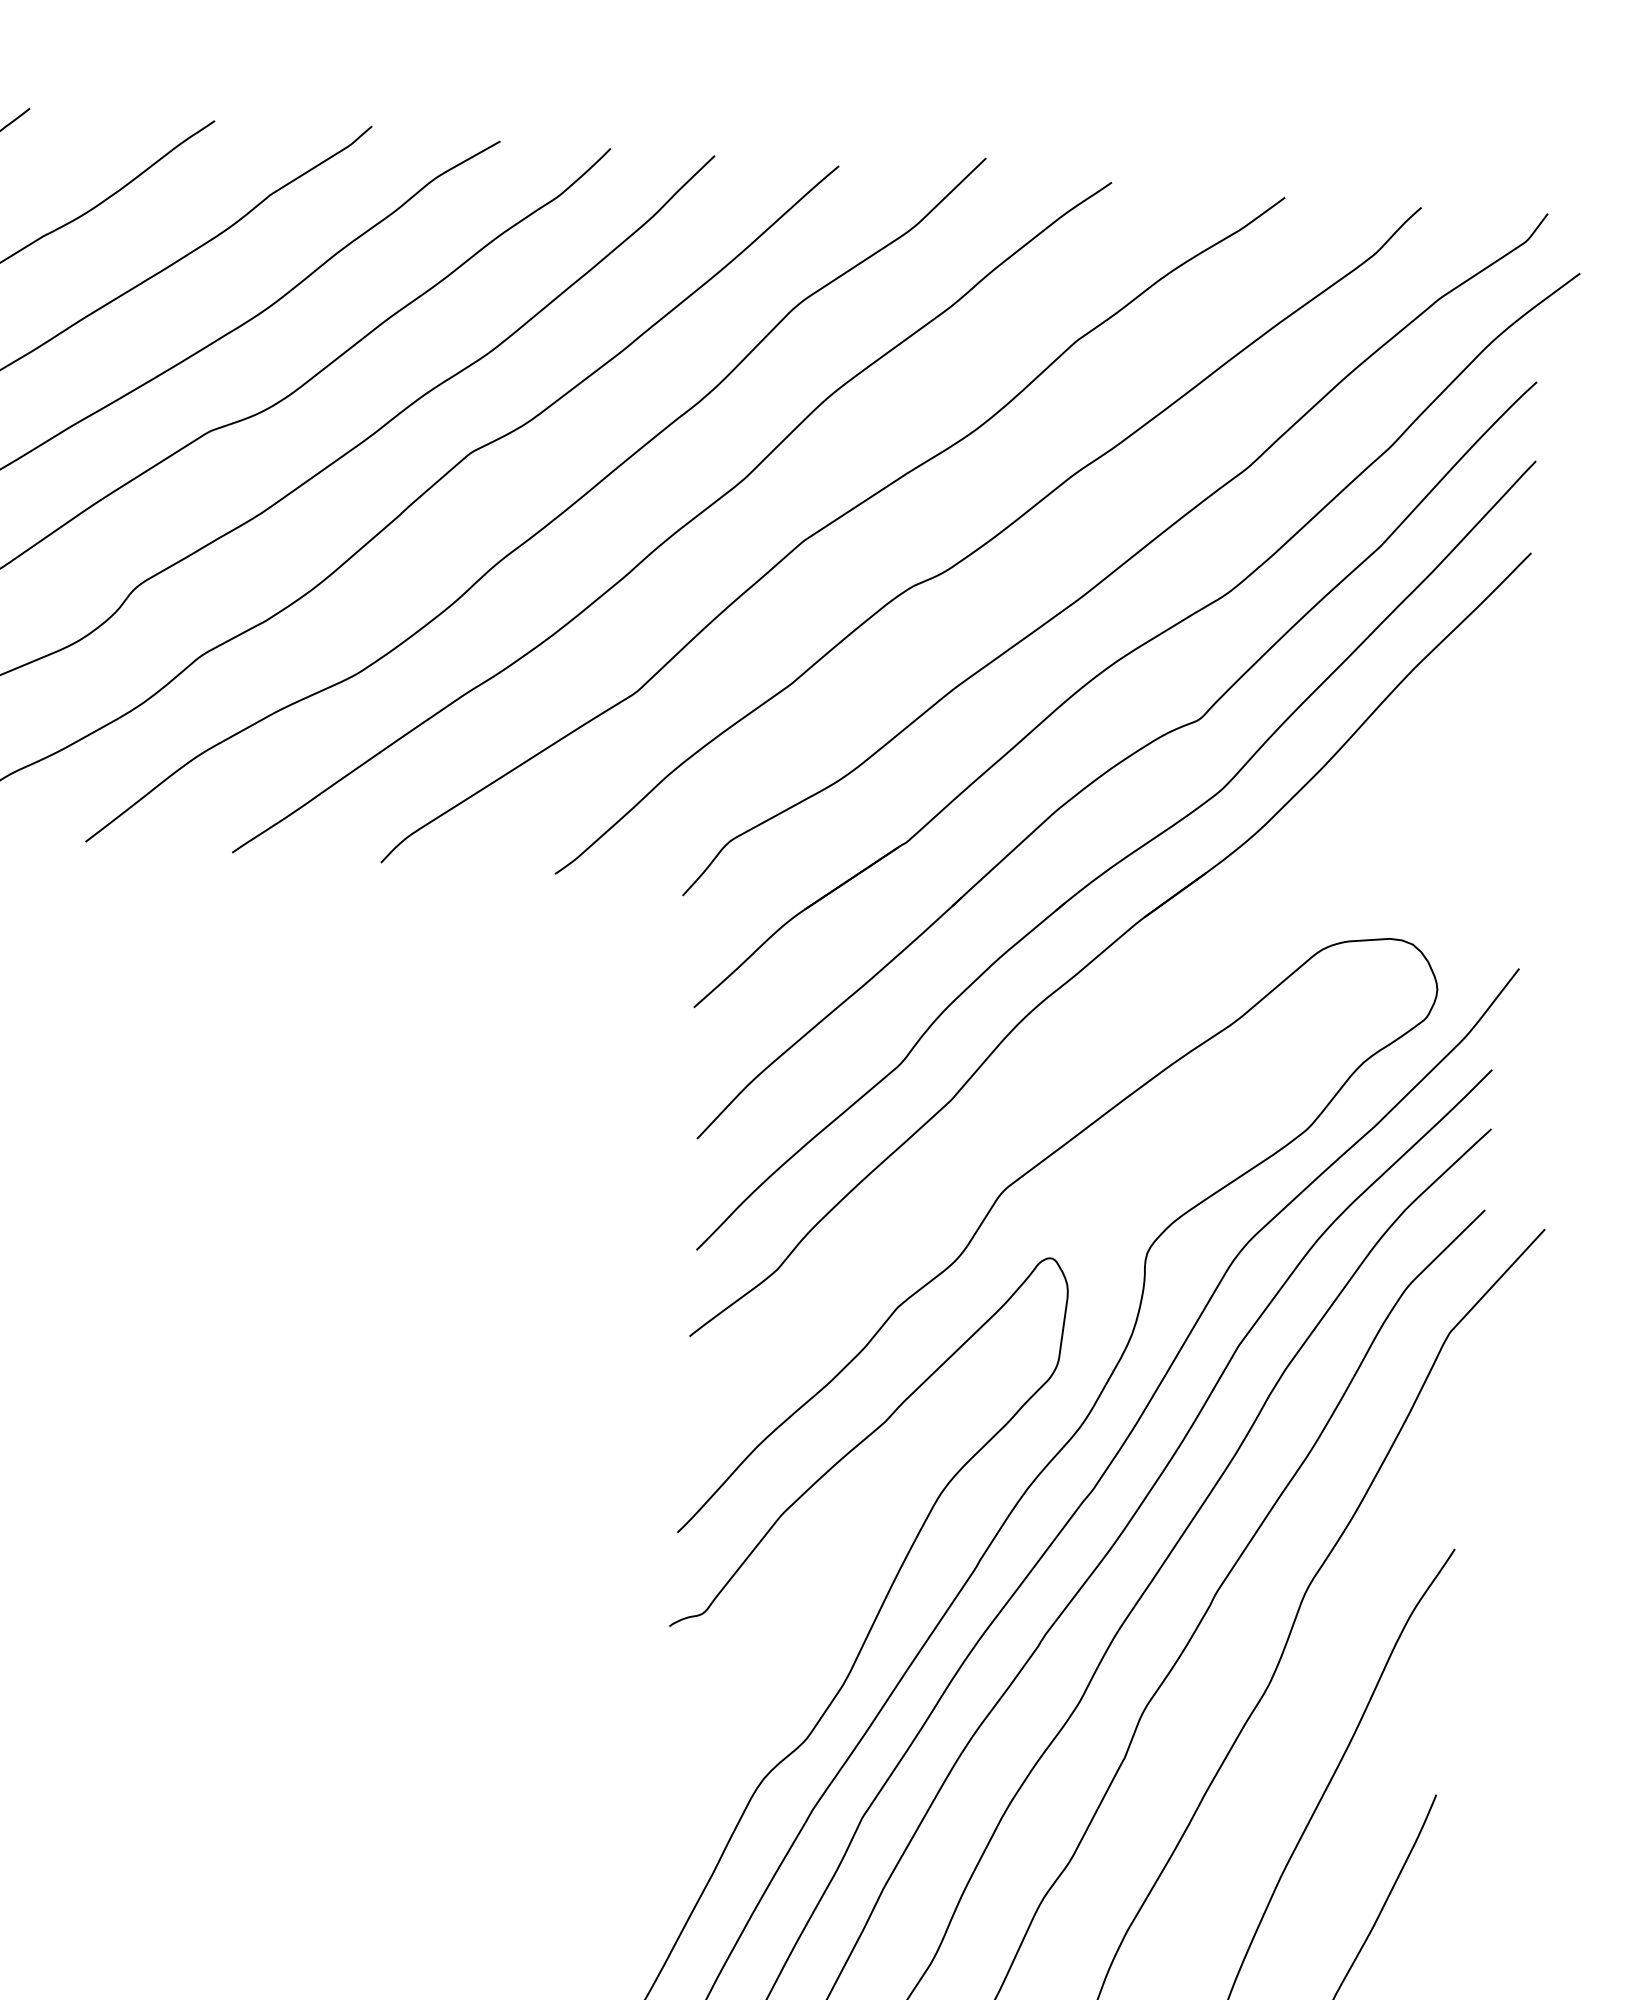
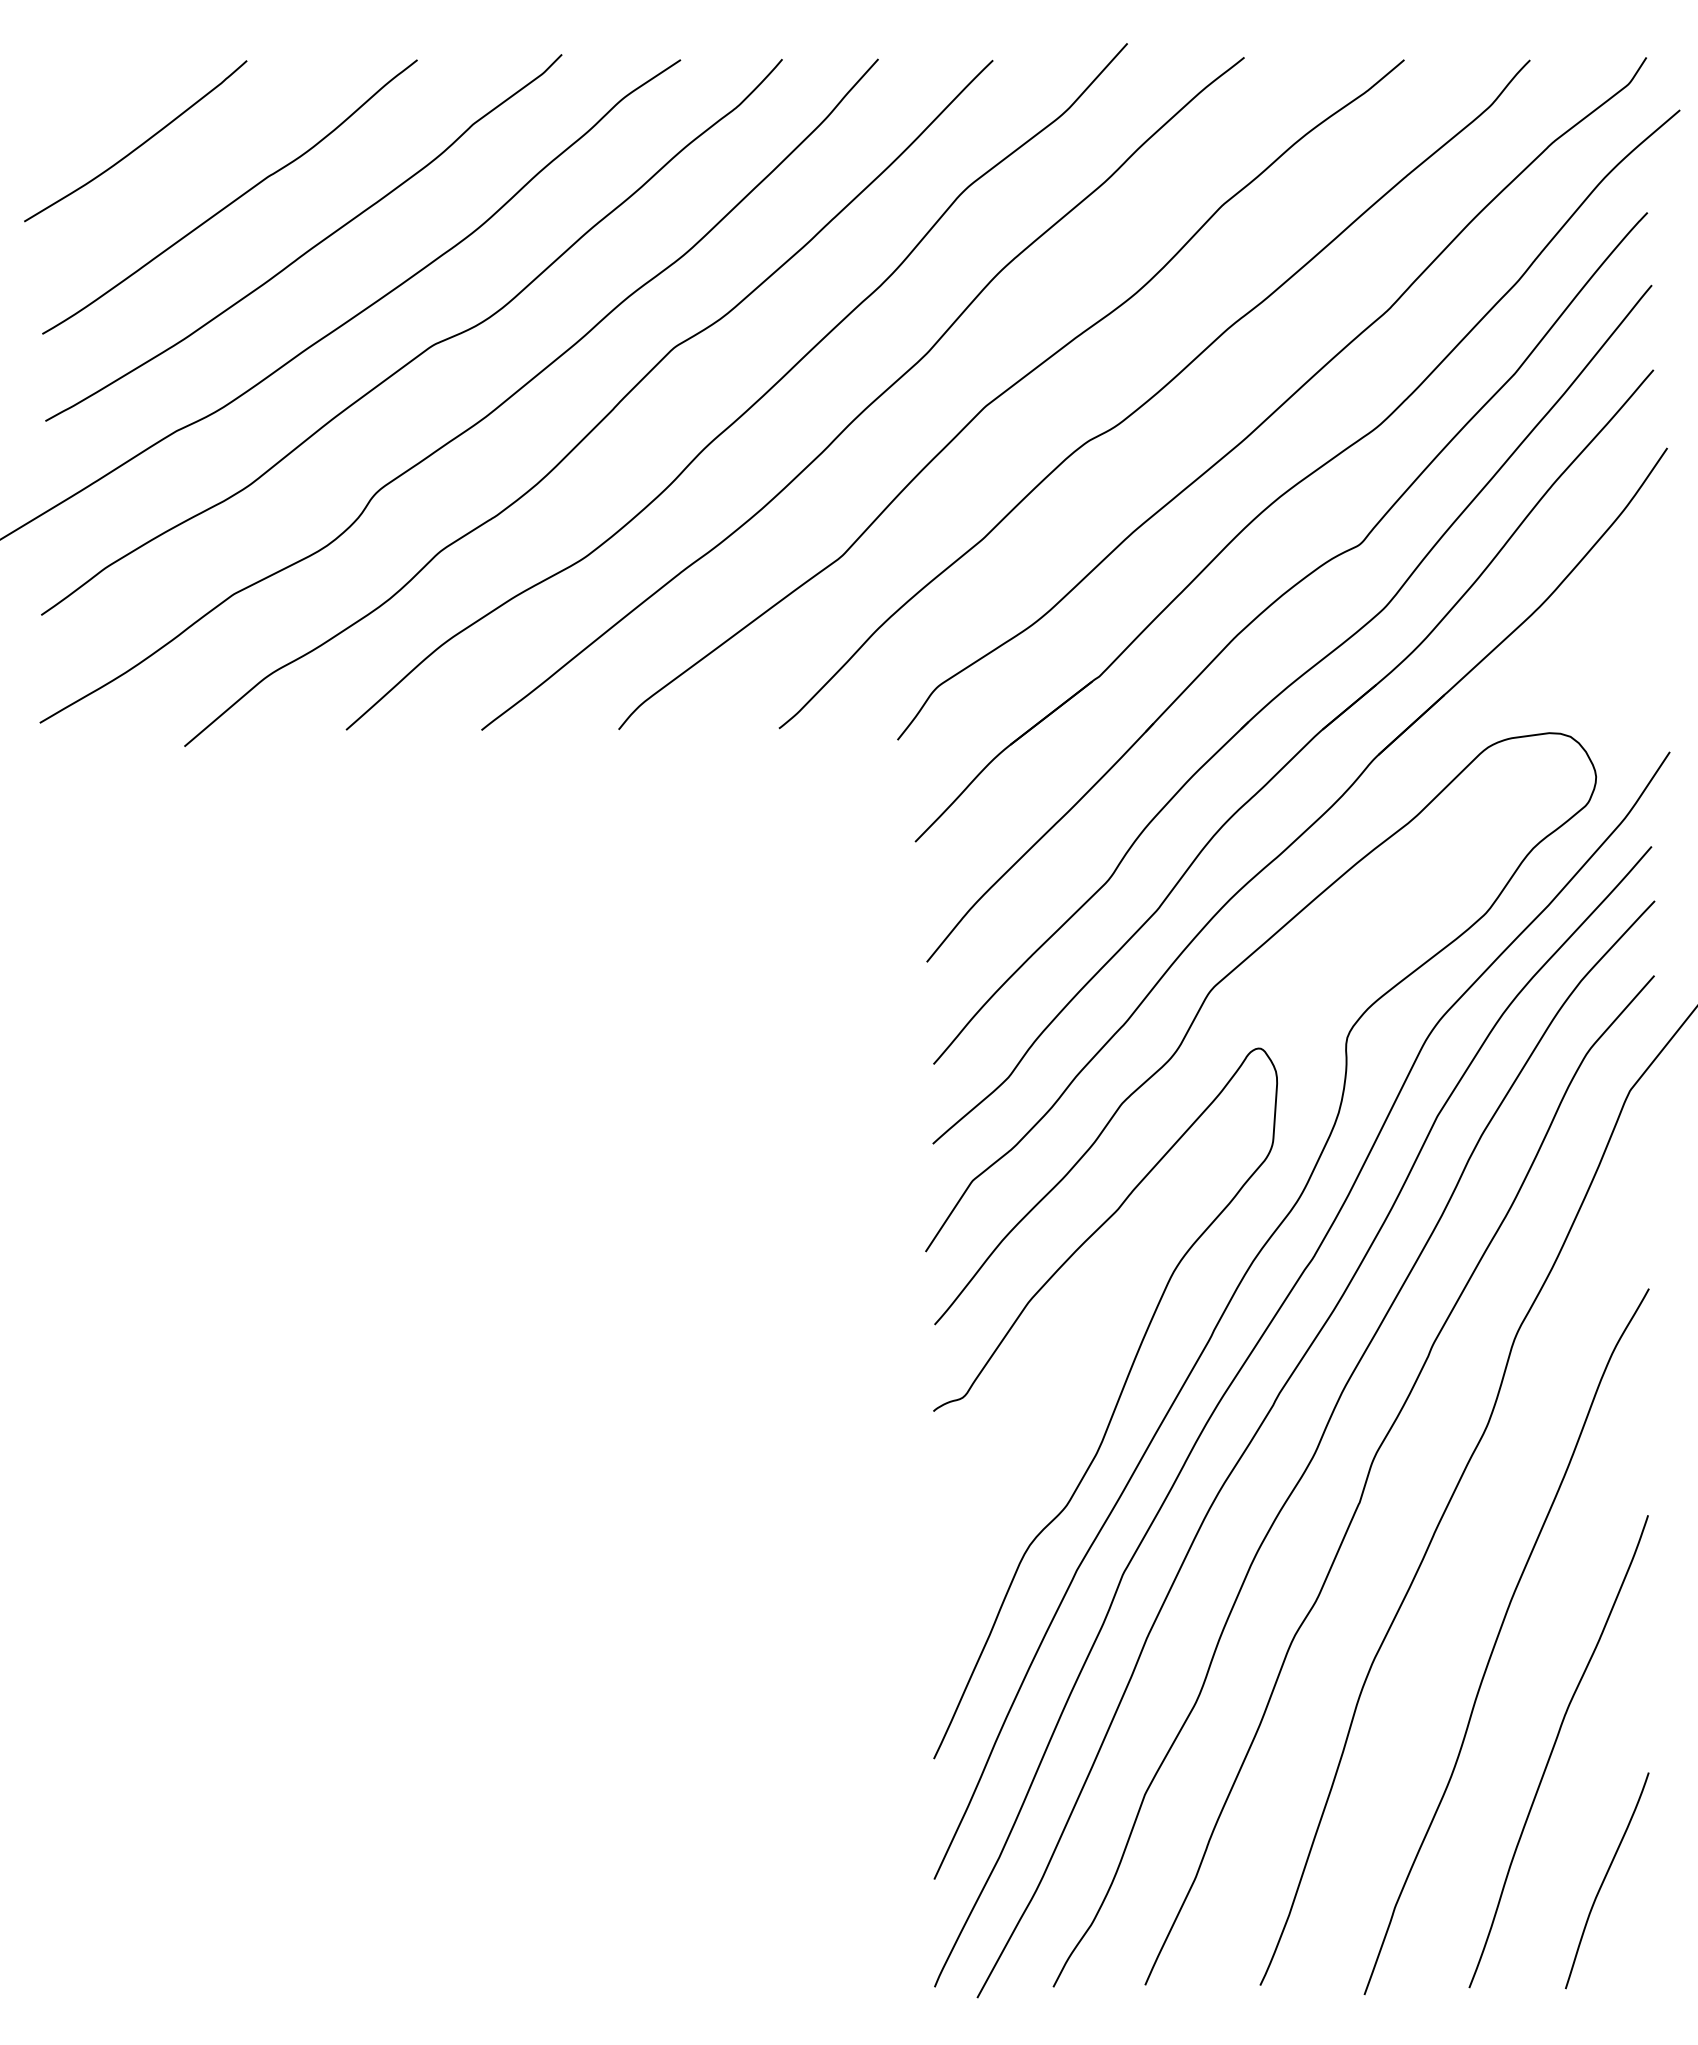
part: (1102, 1039) -> (1292, 844), added

